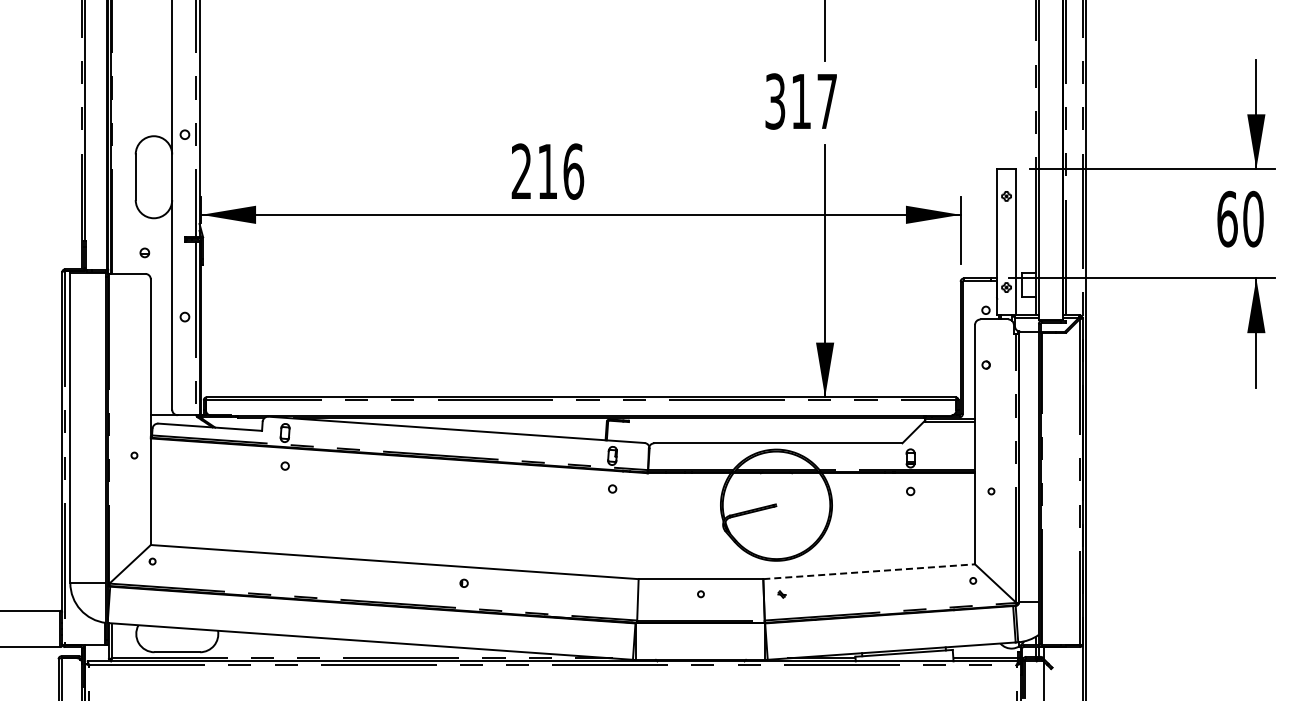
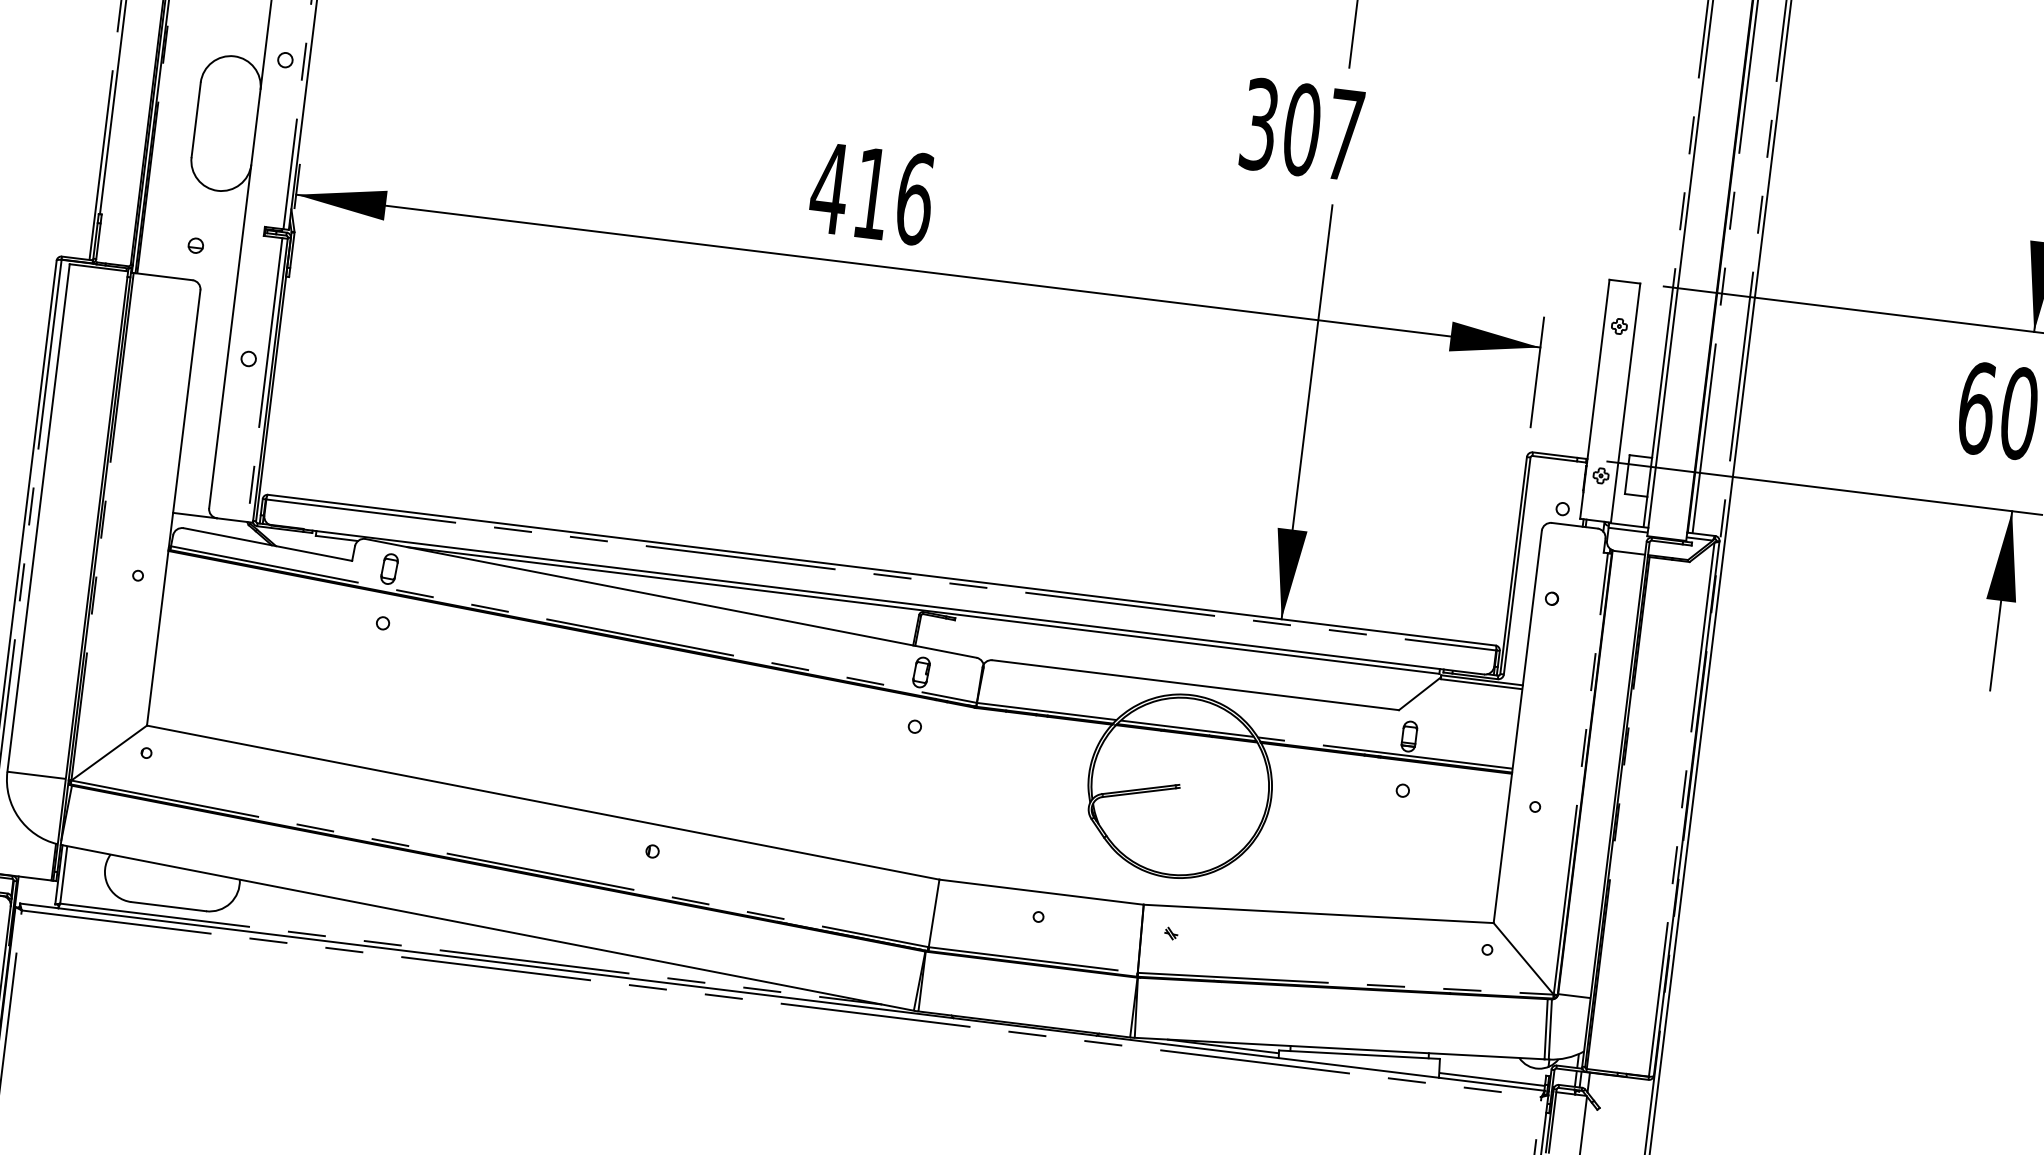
text: (801, 101) -> (1302, 129), 317 -> 307
text: (521, 170) -> (829, 186), 216 -> 416
line: (869, 571) -> (1319, 913), dashed -> solid

